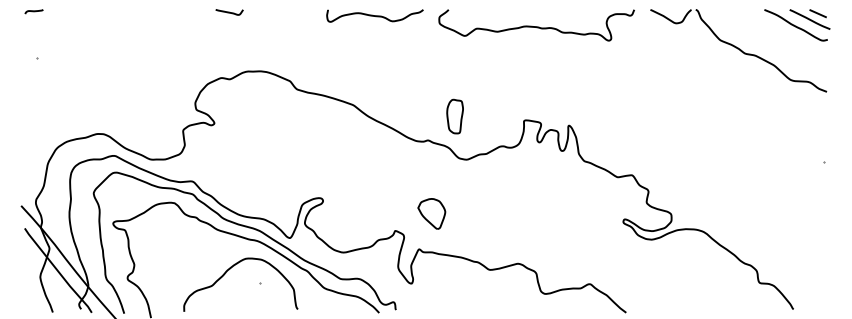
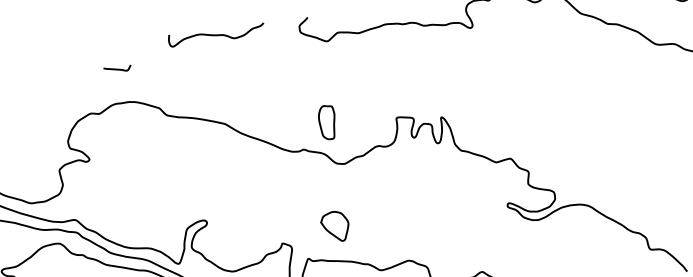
curve: (229, 12) -> (117, 69), moved
curve: (374, 15) -> (215, 34), moved
part: (431, 213) -> (334, 226), moved

